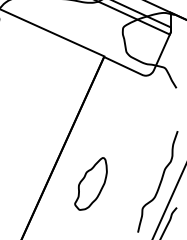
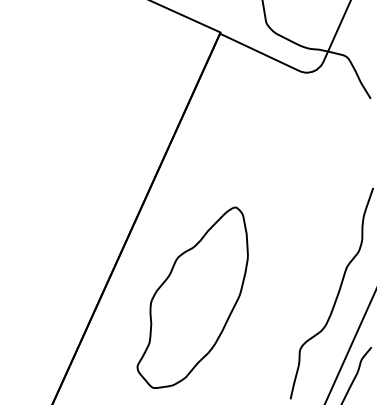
part: (90, 183) -> (191, 297), size x1.67

